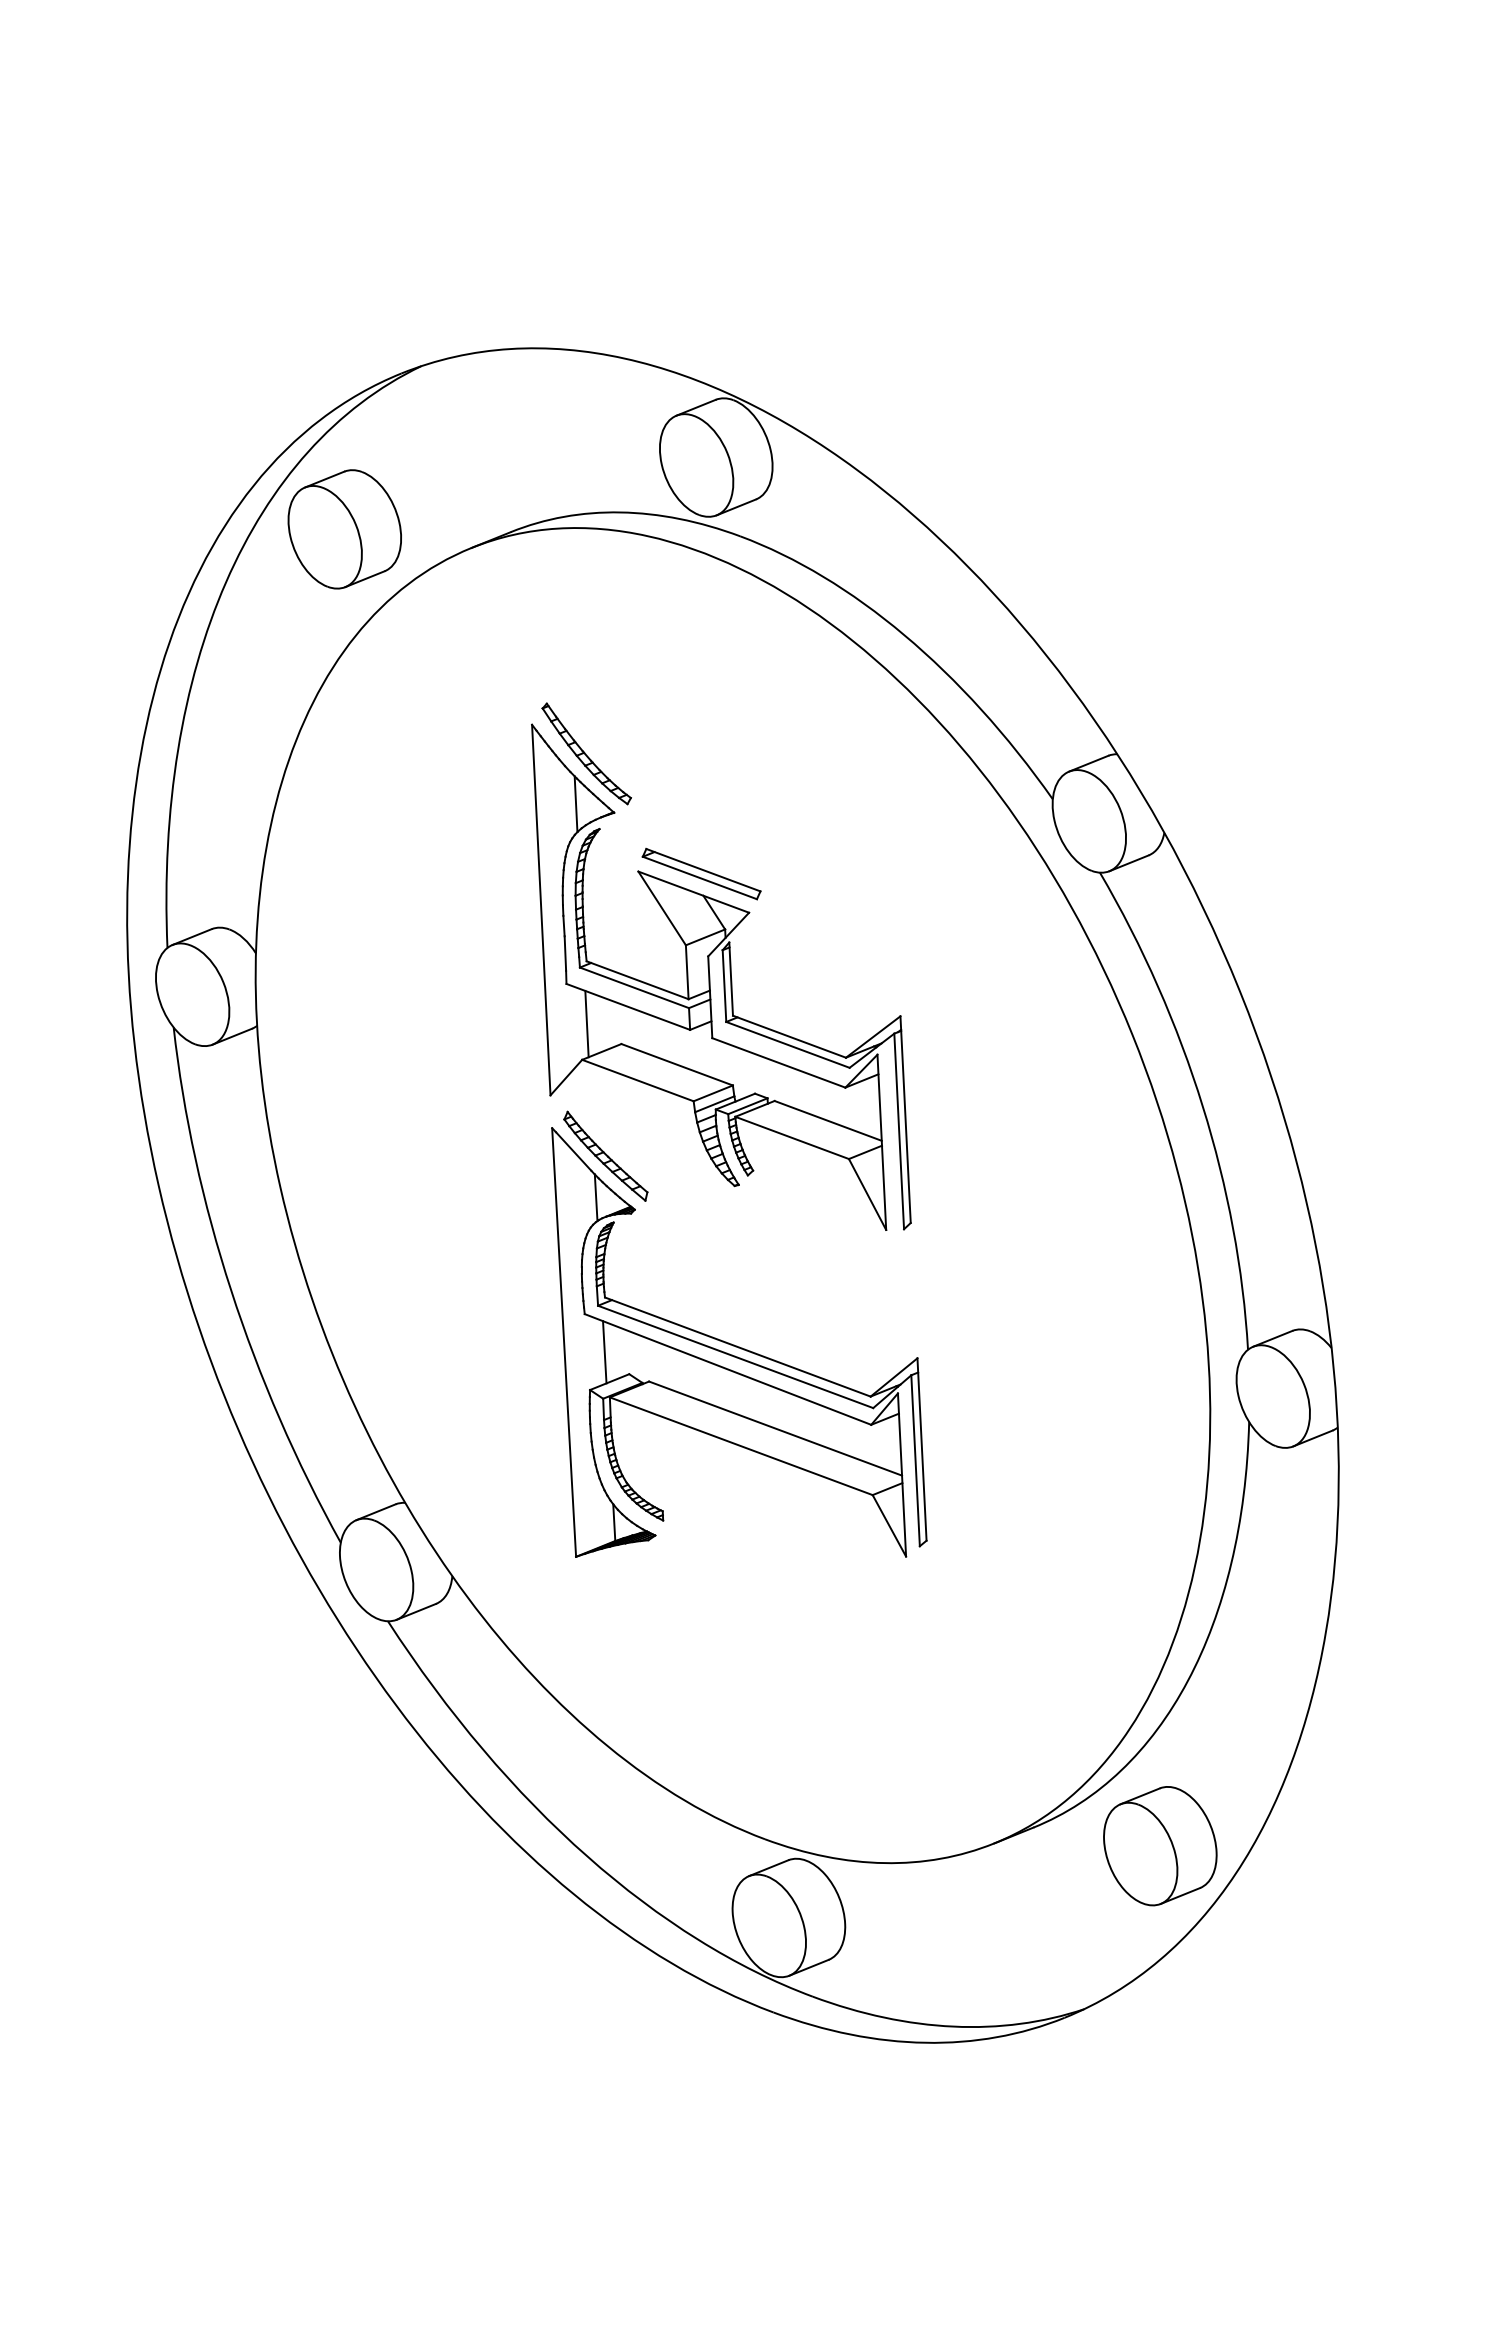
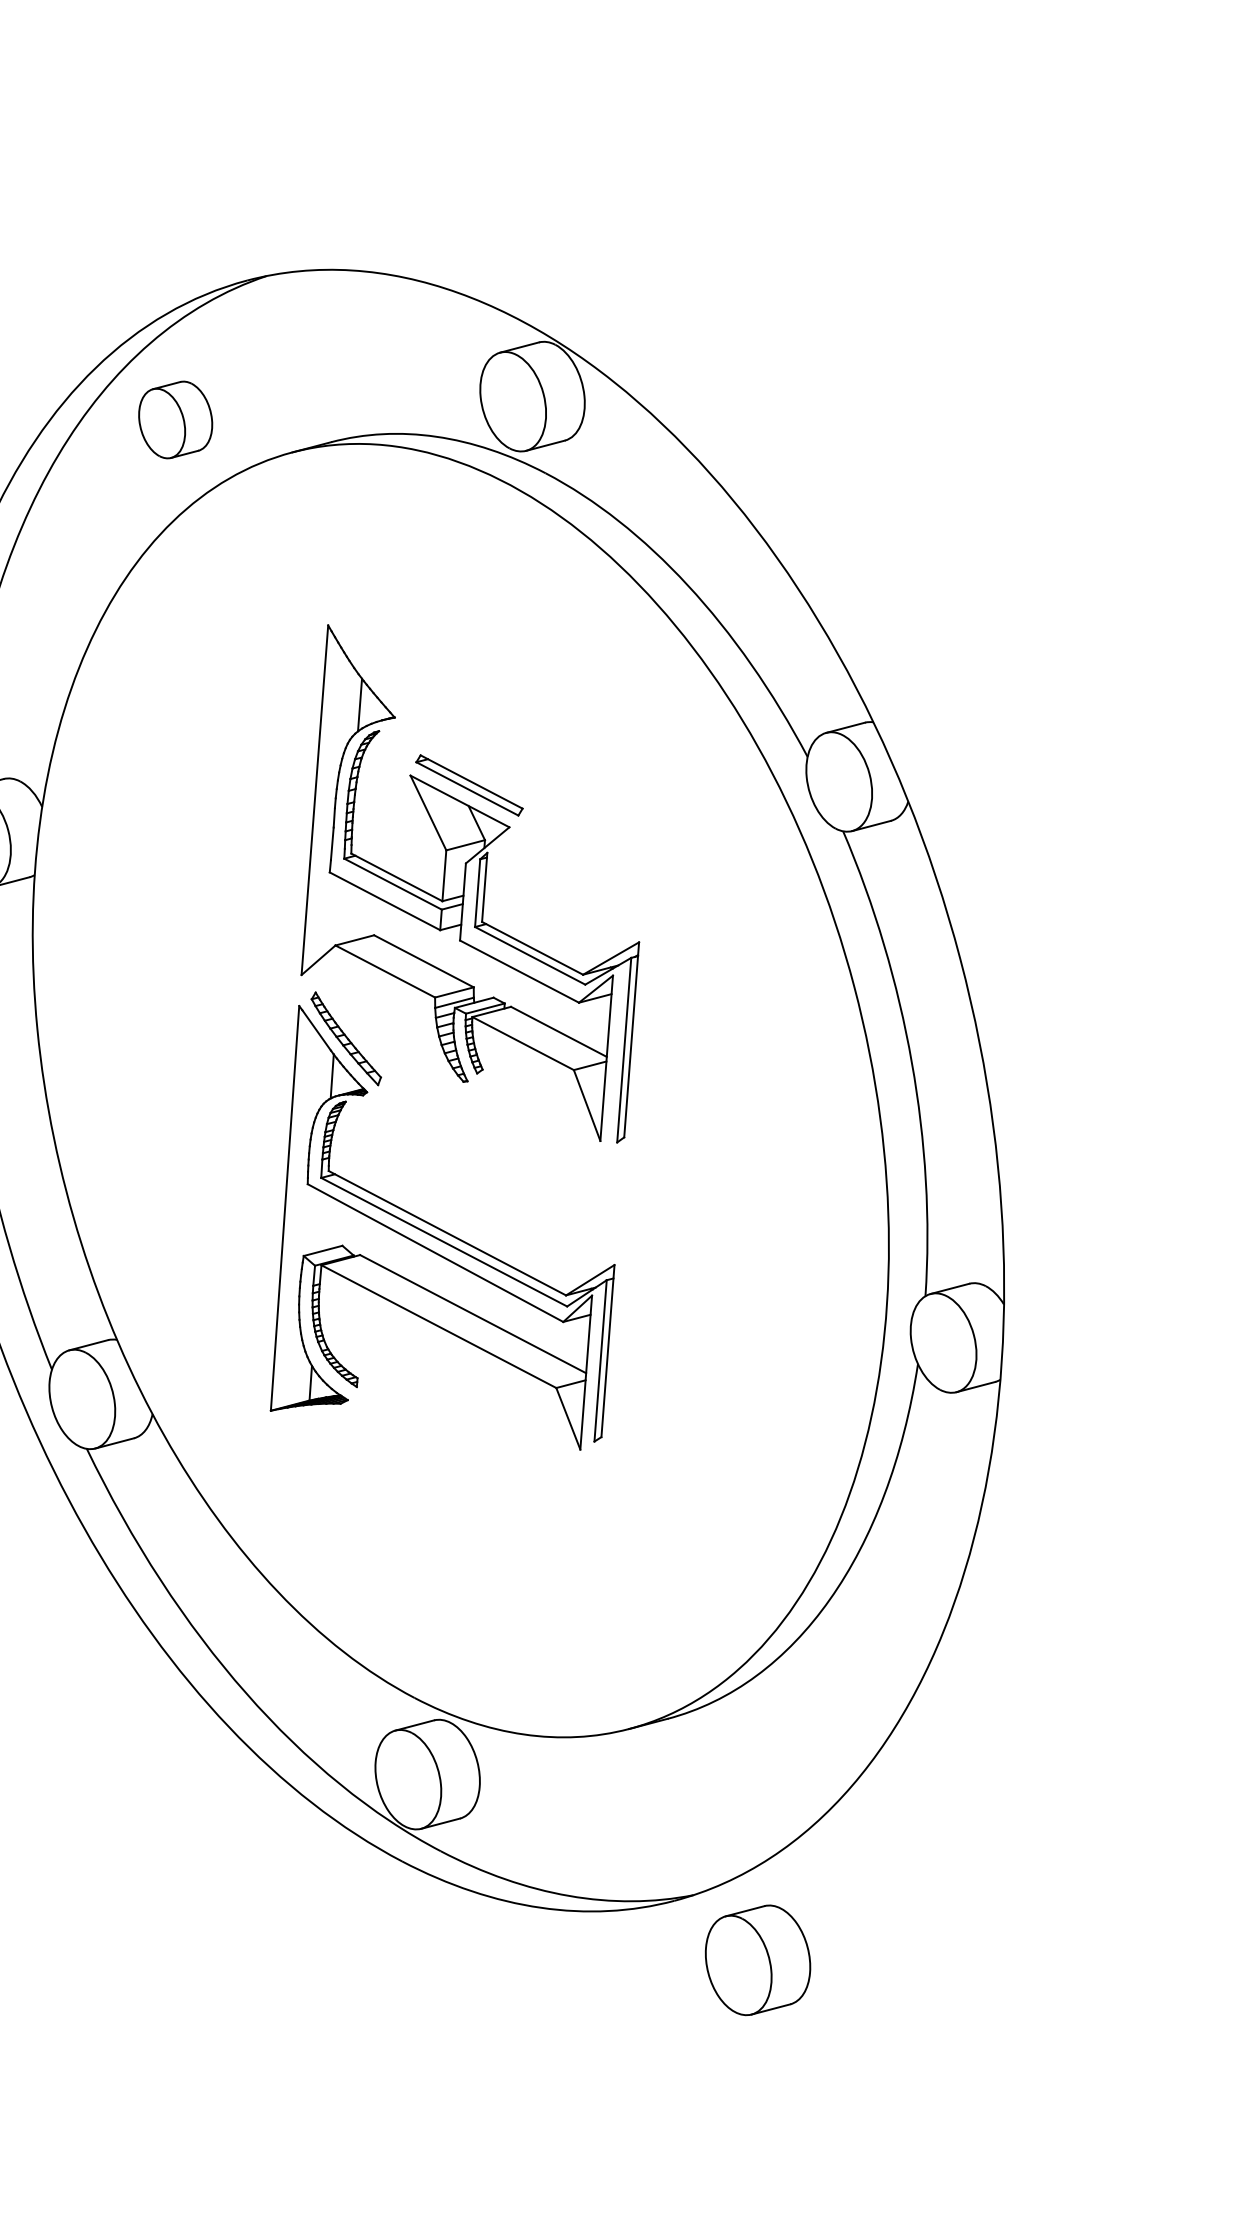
part: (344, 529) -> (175, 420), size x0.7
part: (586, 753) -> (375, 658), removed
line: (586, 1023) -> (343, 911), removed
line: (604, 1352) -> (321, 1222), removed
part: (1160, 1846) -> (758, 1960), moved

